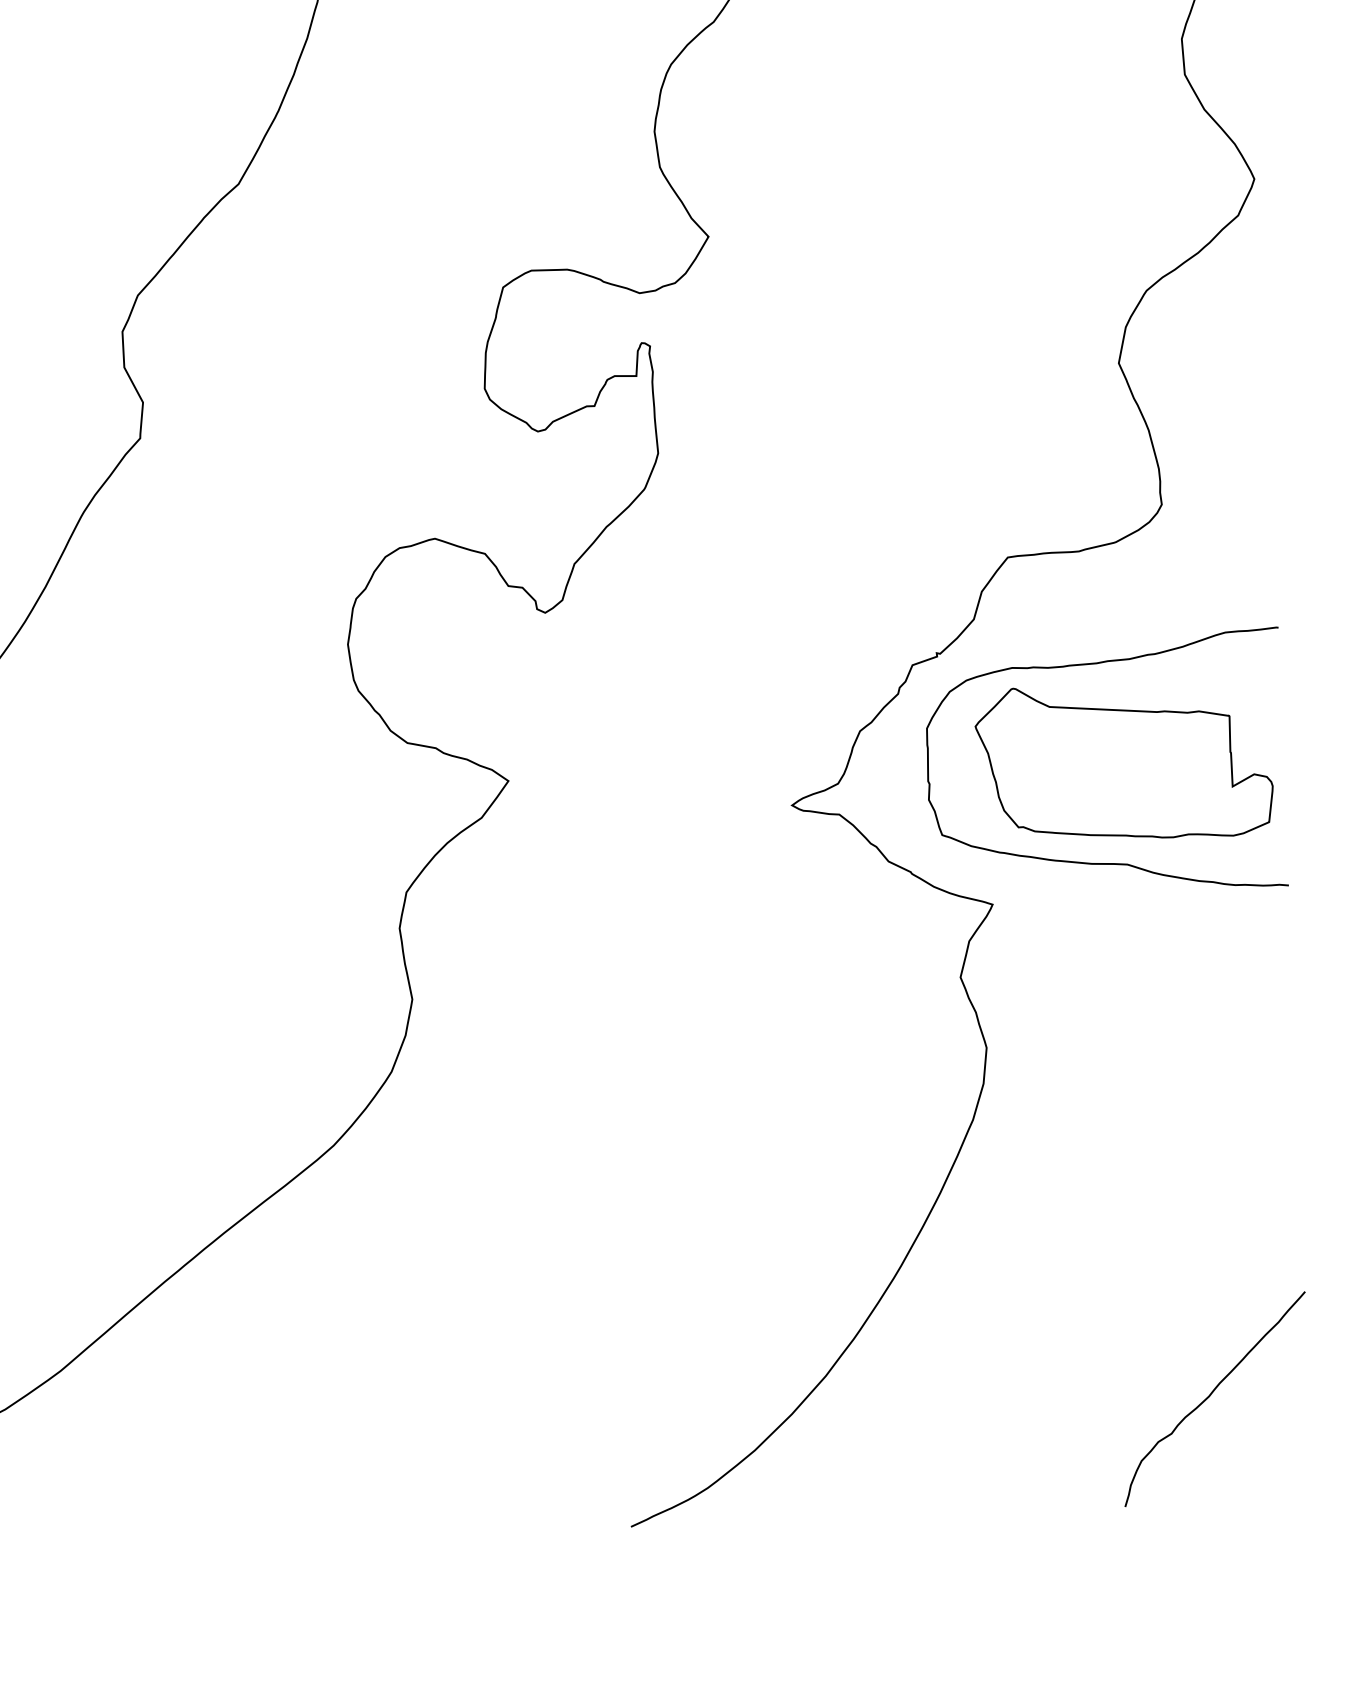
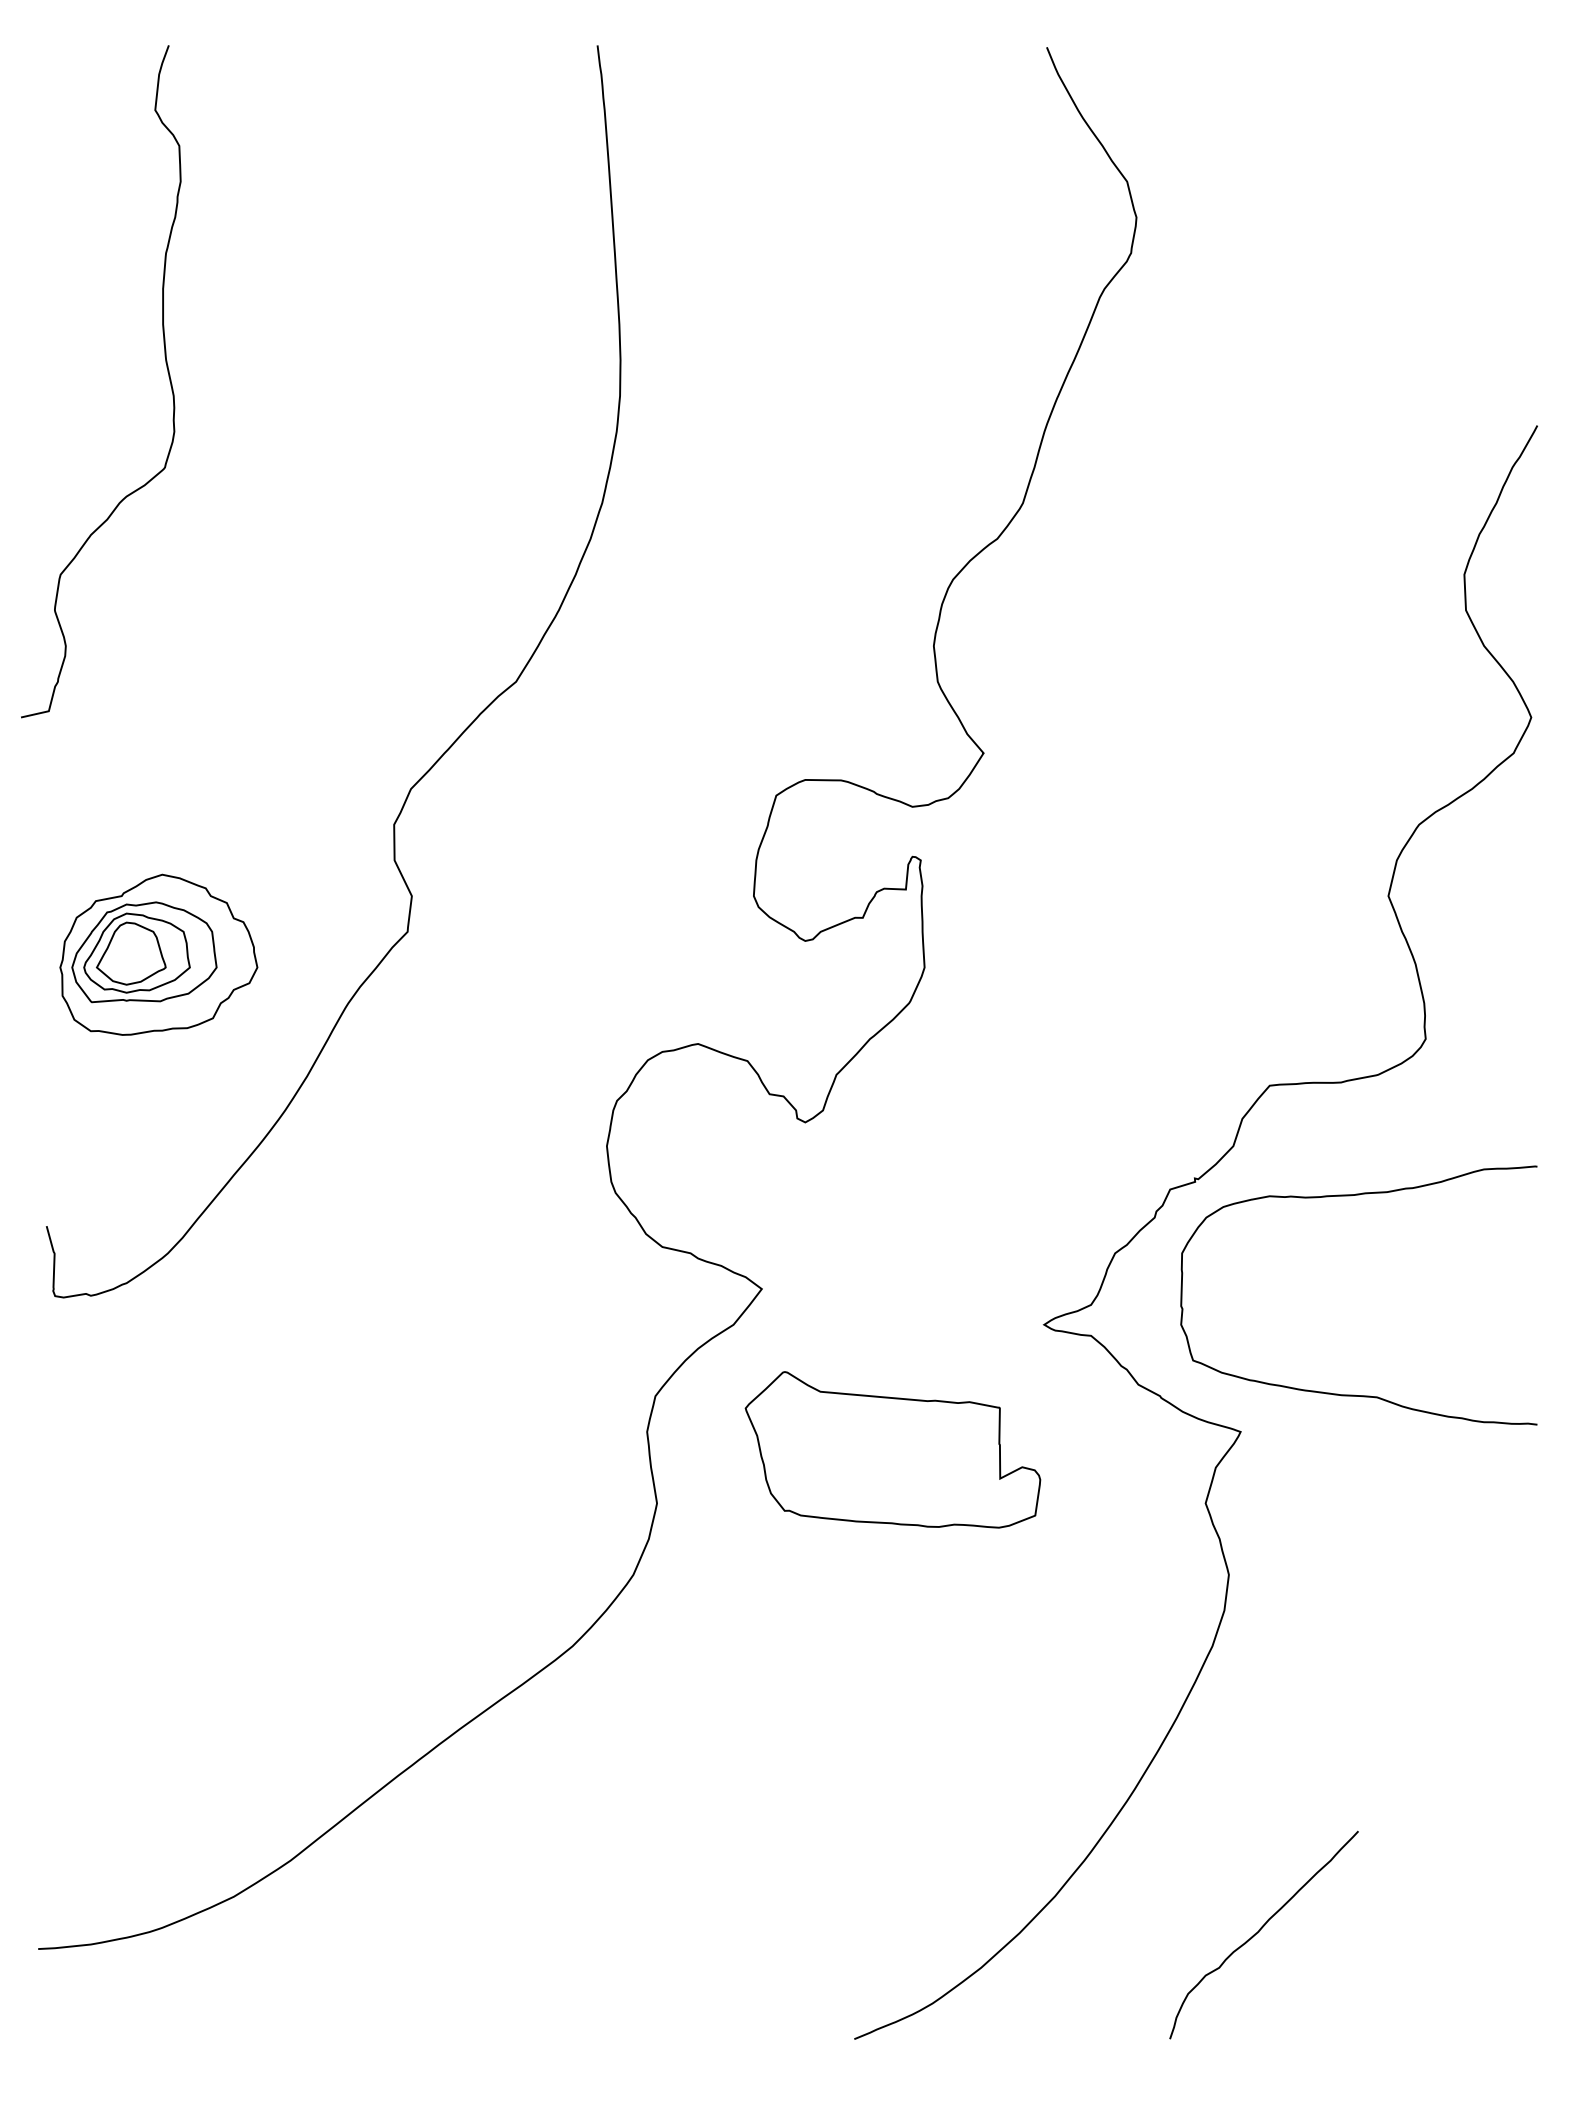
part: (1123, 761) -> (892, 1449), moved
curve: (1210, 1396) -> (1259, 1932), moved

